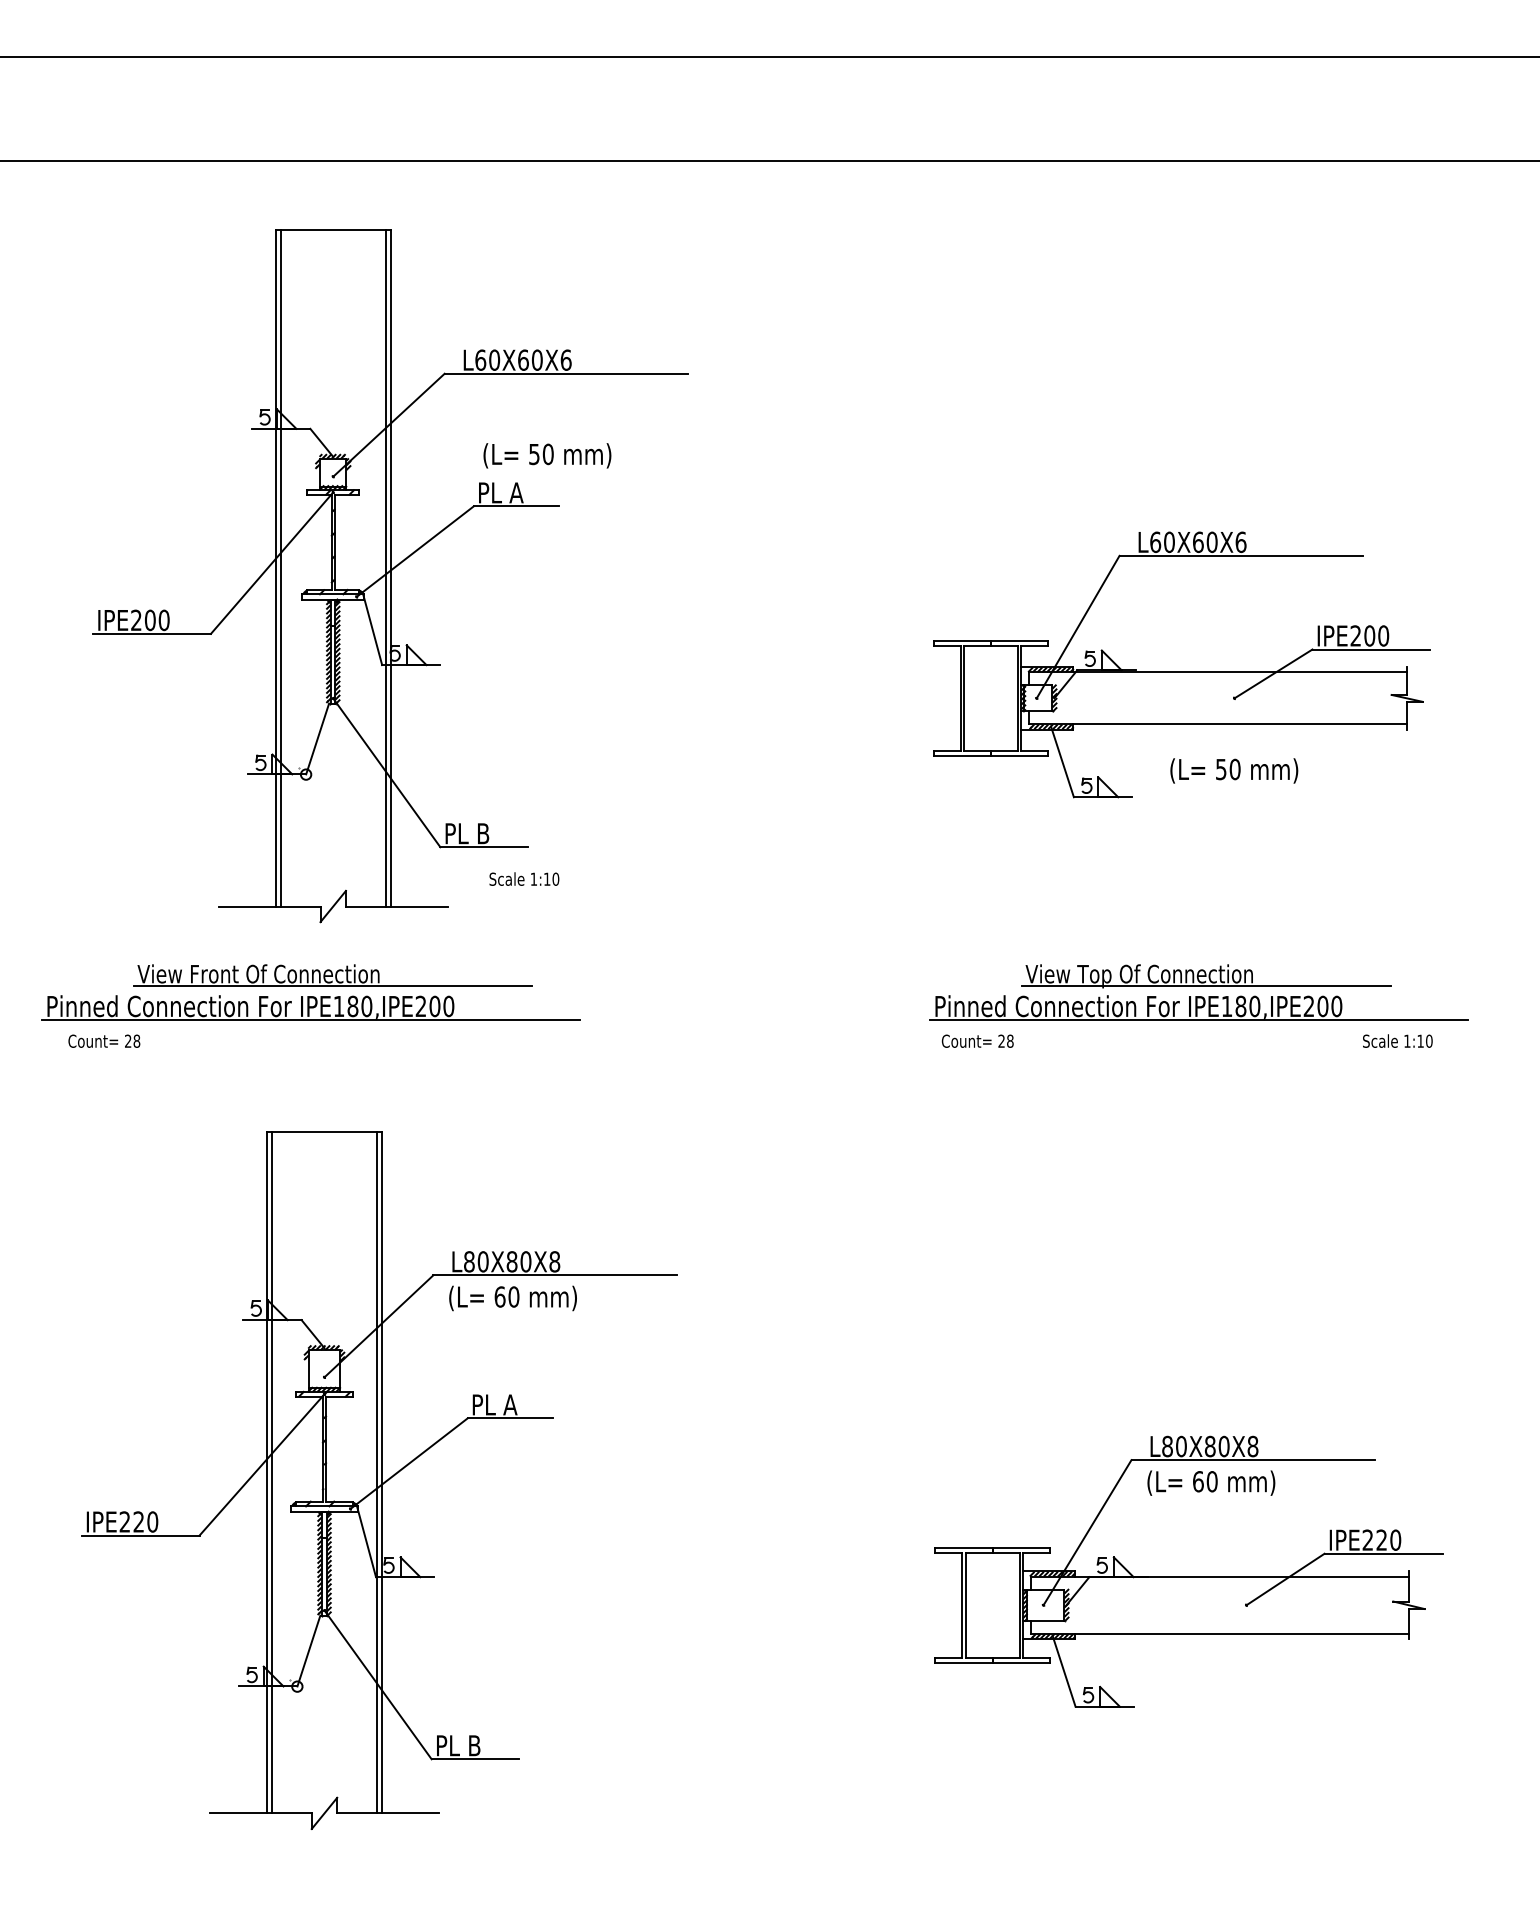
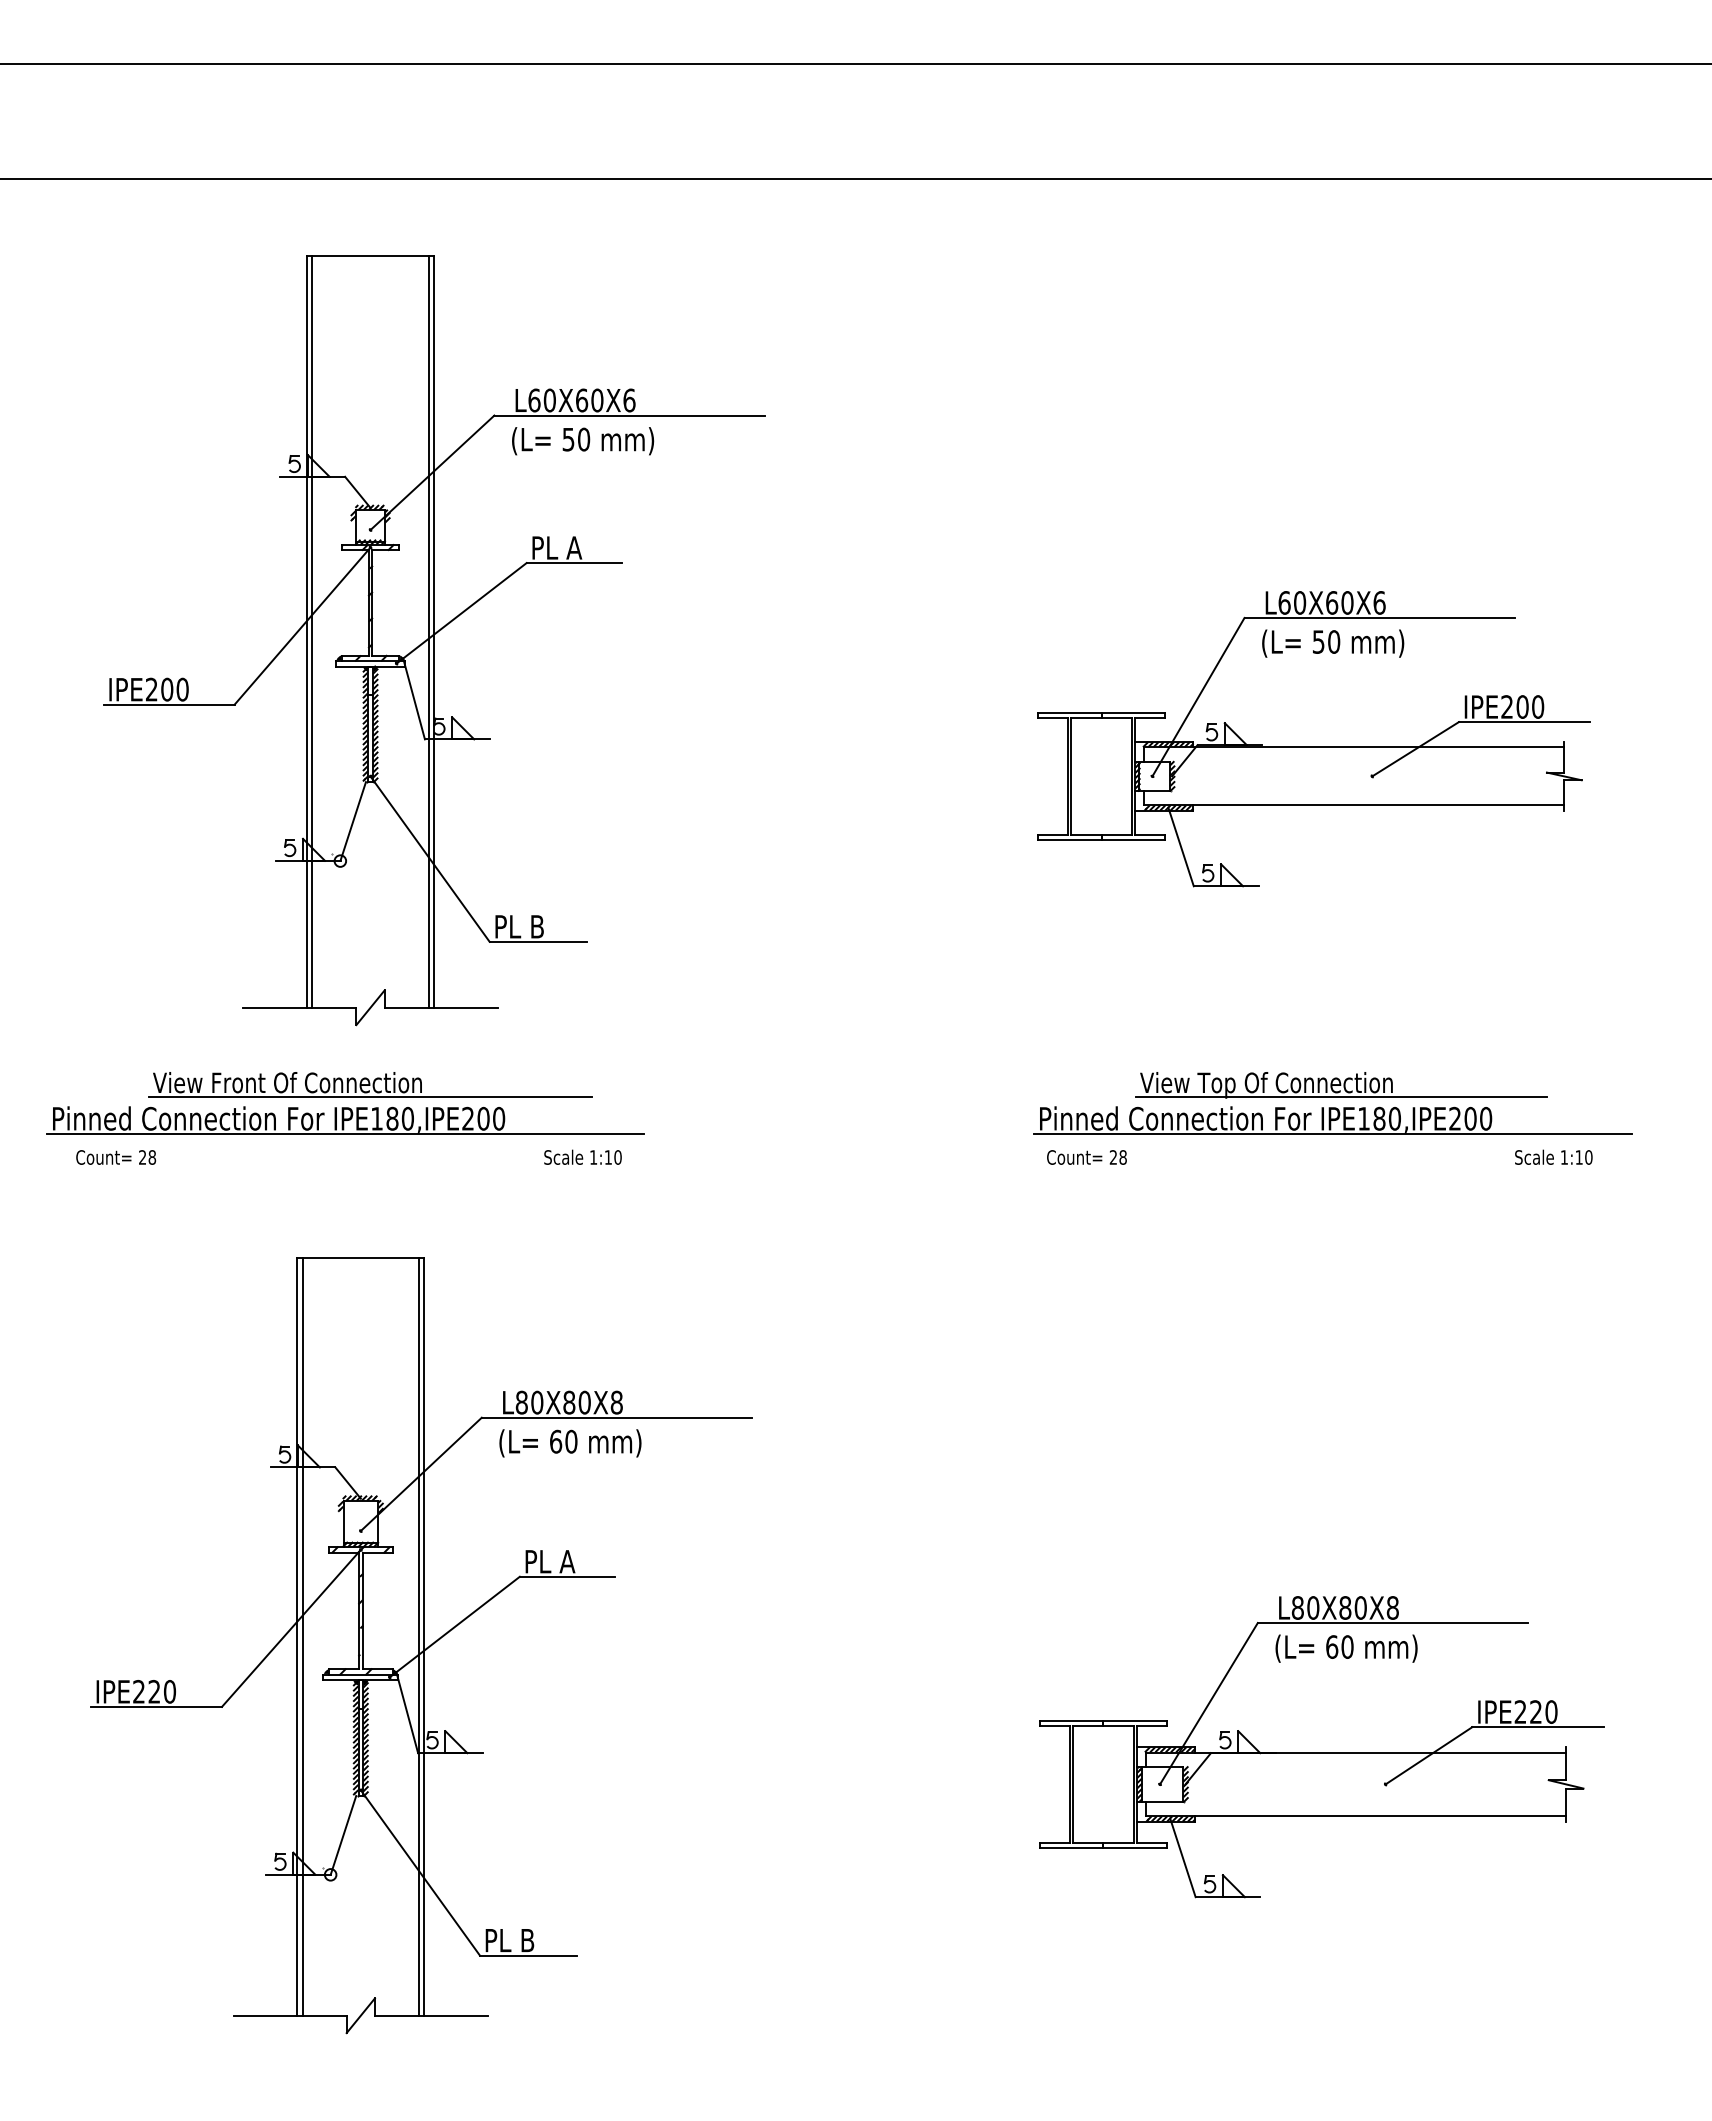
text: (547, 455) -> (583, 440), moved
text: (1234, 770) -> (1333, 643), moved
text: (524, 878) -> (583, 1156), moved

